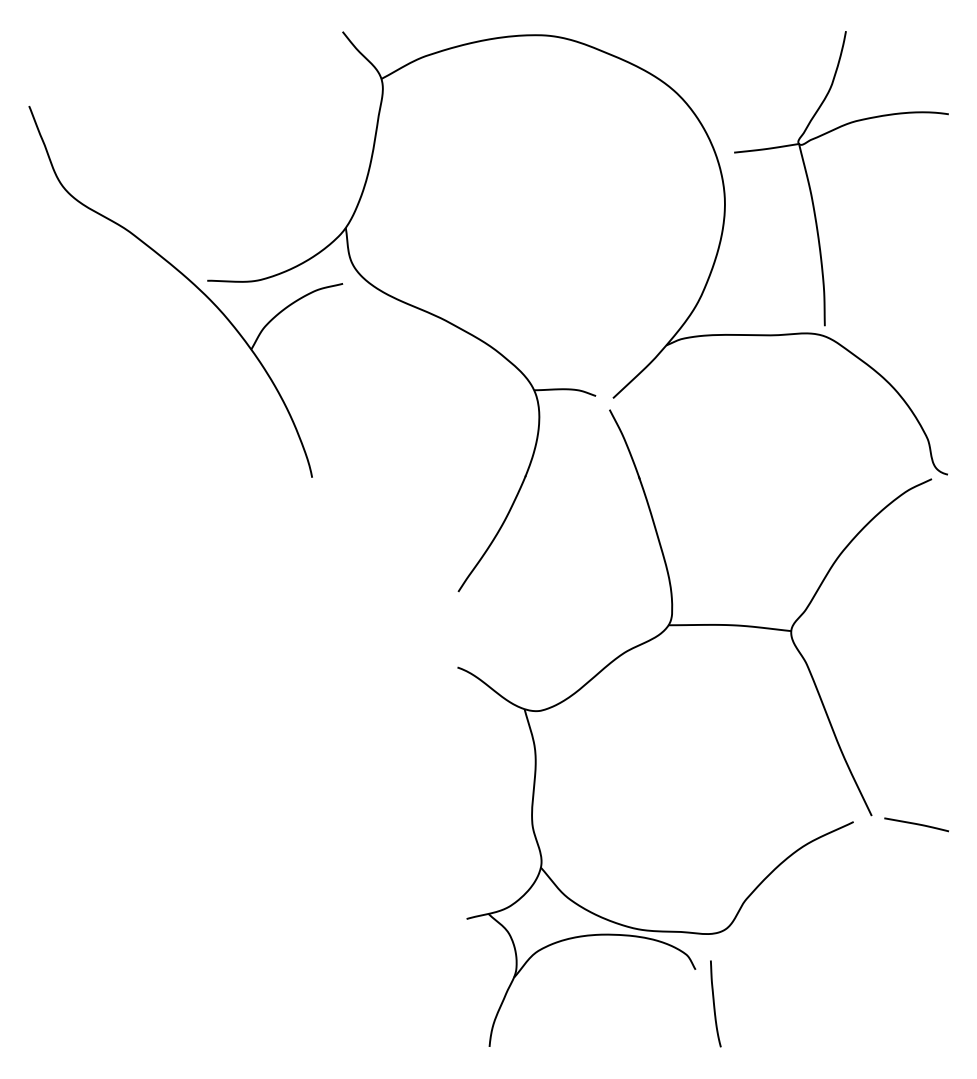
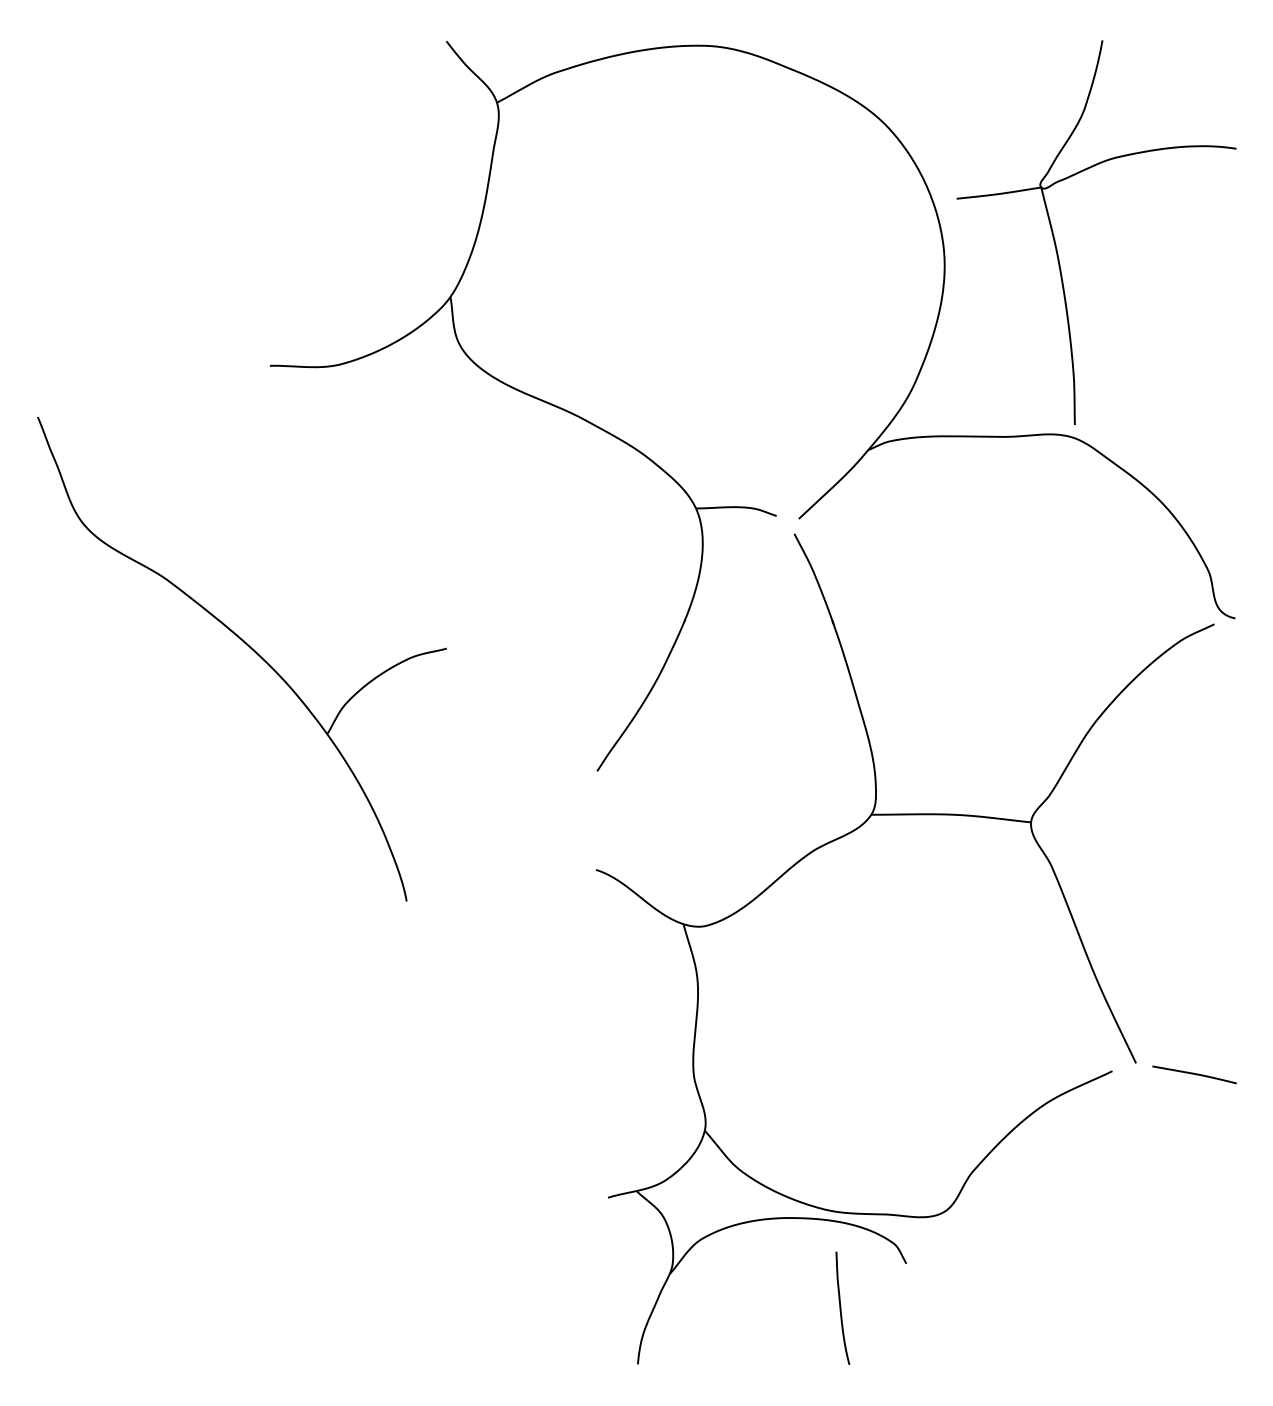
part: (192, 284) -> (250, 649), moved
curve: (714, 1003) -> (841, 1307), moved

